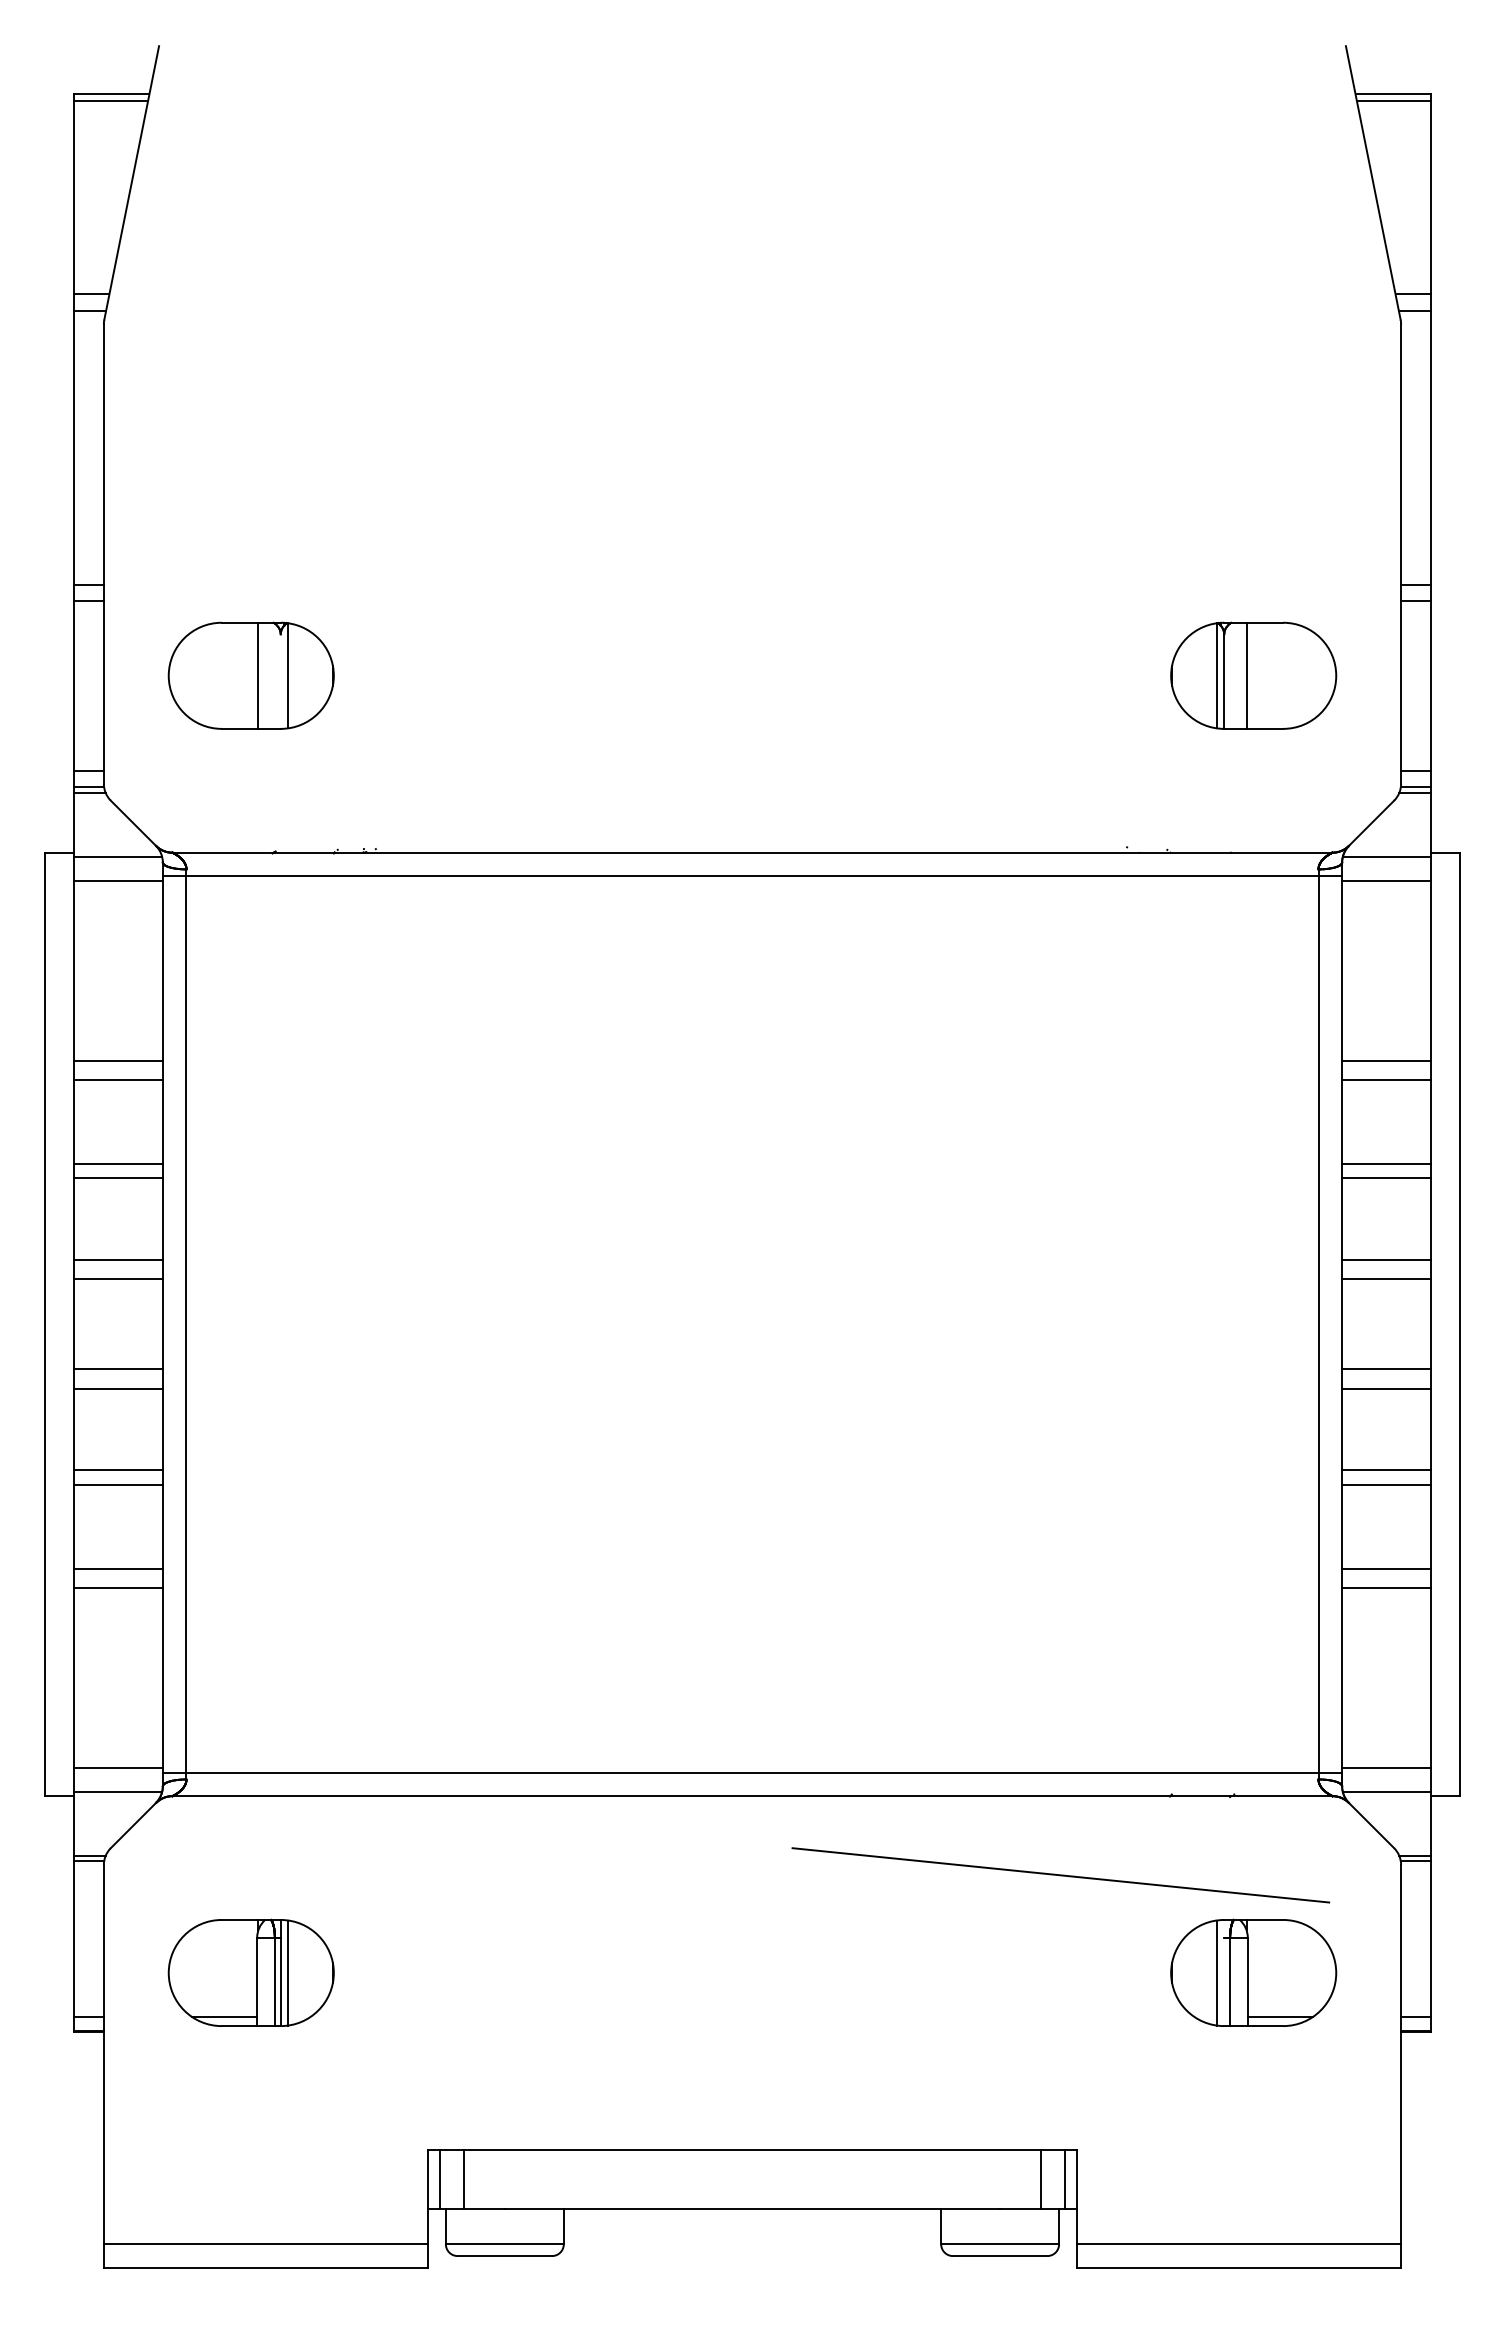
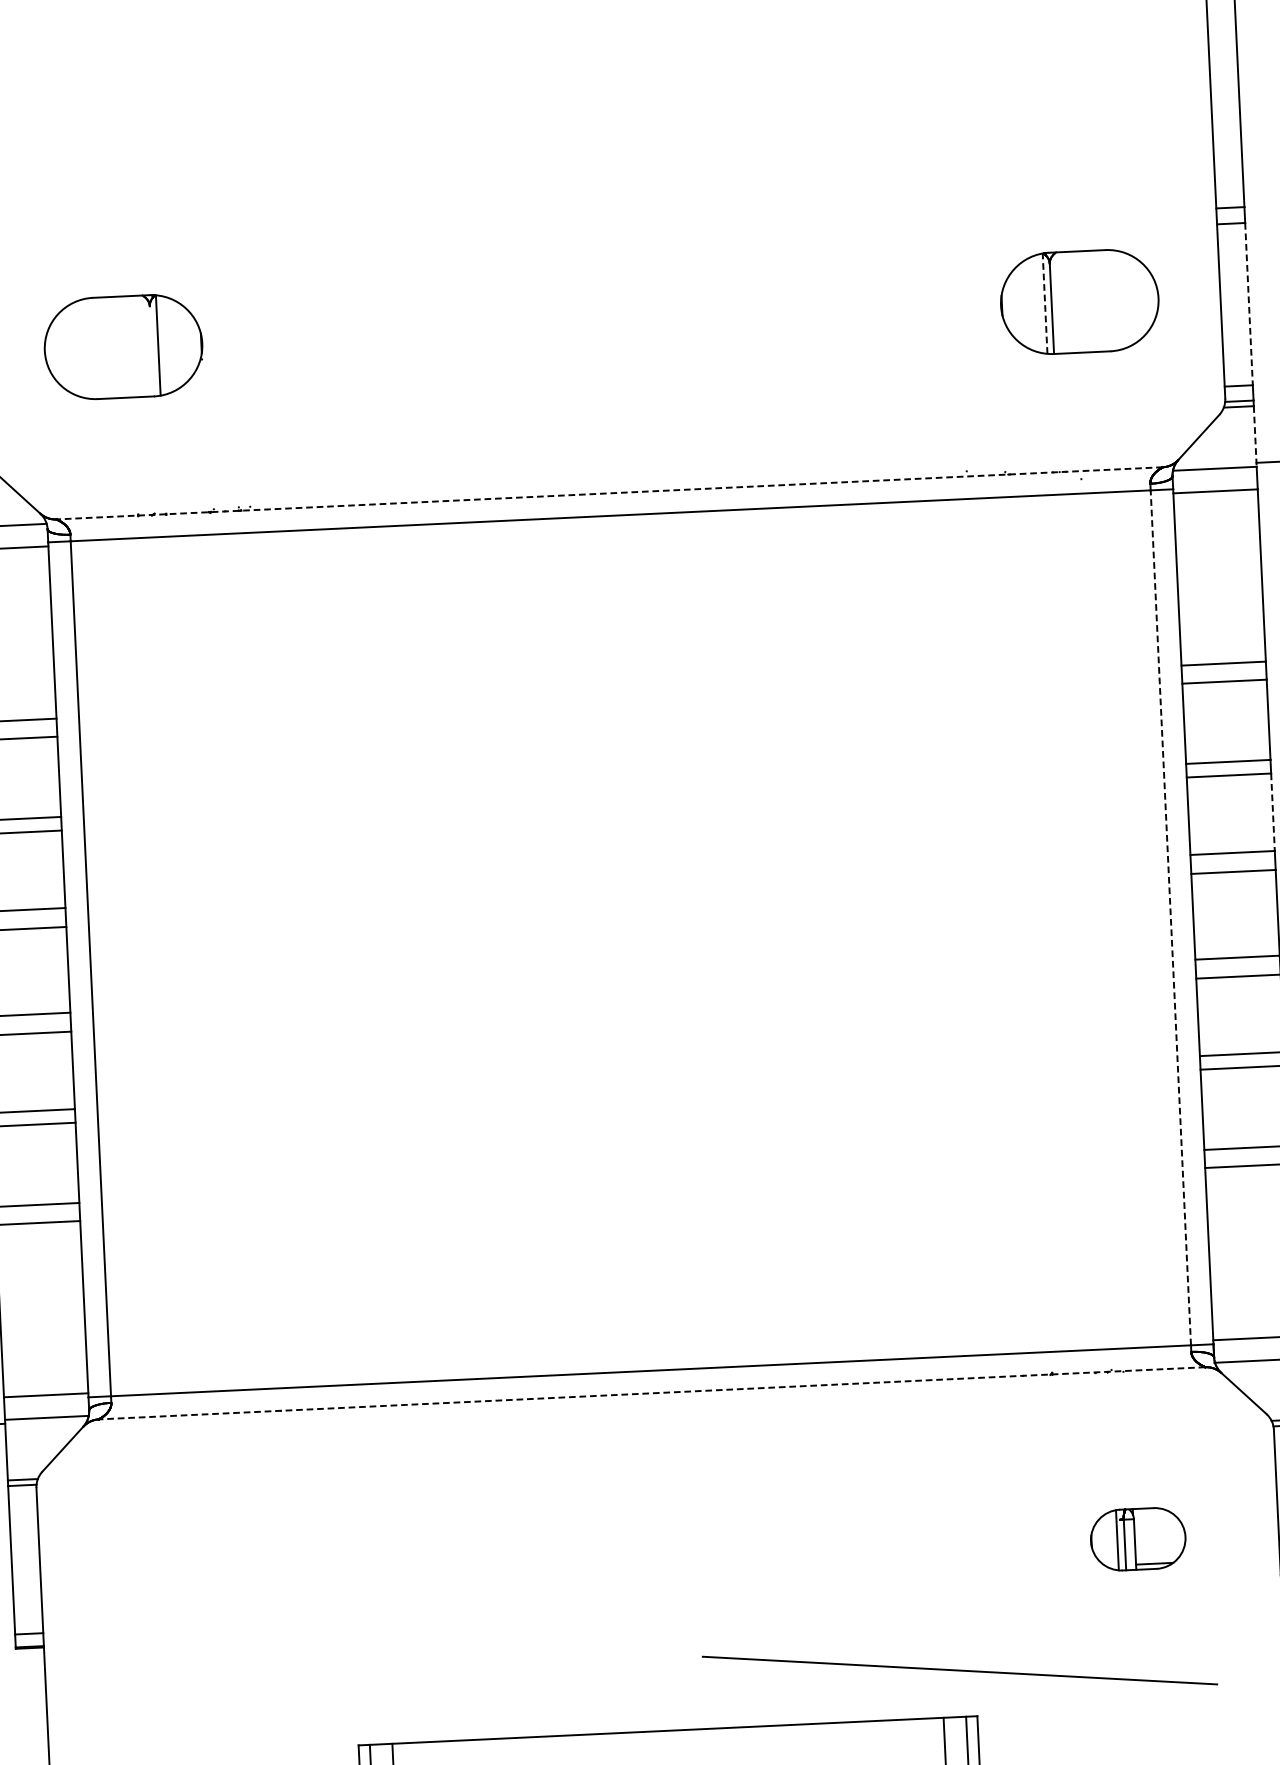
line: (258, 675) -> (130, 346), removed
line: (1217, 675) -> (1045, 303), solid -> dashed
line: (1246, 675) -> (1072, 302), removed
line: (1430, 686) -> (1248, 304), solid -> dashed
line: (1430, 825) -> (1255, 436), solid -> dashed
line: (752, 852) -> (609, 493), solid -> dashed
line: (1430, 1219) -> (1272, 812), solid -> dashed
line: (1318, 1323) -> (1170, 916), solid -> dashed
line: (752, 1796) -> (652, 1393), solid -> dashed
line: (1060, 1875) -> (959, 1670), moved
part: (250, 1972) -> (181, 1584), removed
part: (1253, 1972) -> (1137, 1539), size x0.6

